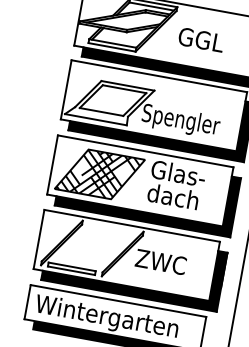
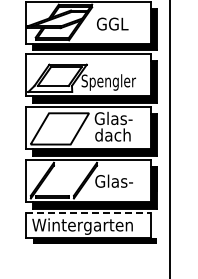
hatch: (99, 173) -> (59, 128), removed
text: (162, 261) -> (113, 180), ZWC -> Glas-
line: (118, 301) -> (88, 213), solid -> dashed

